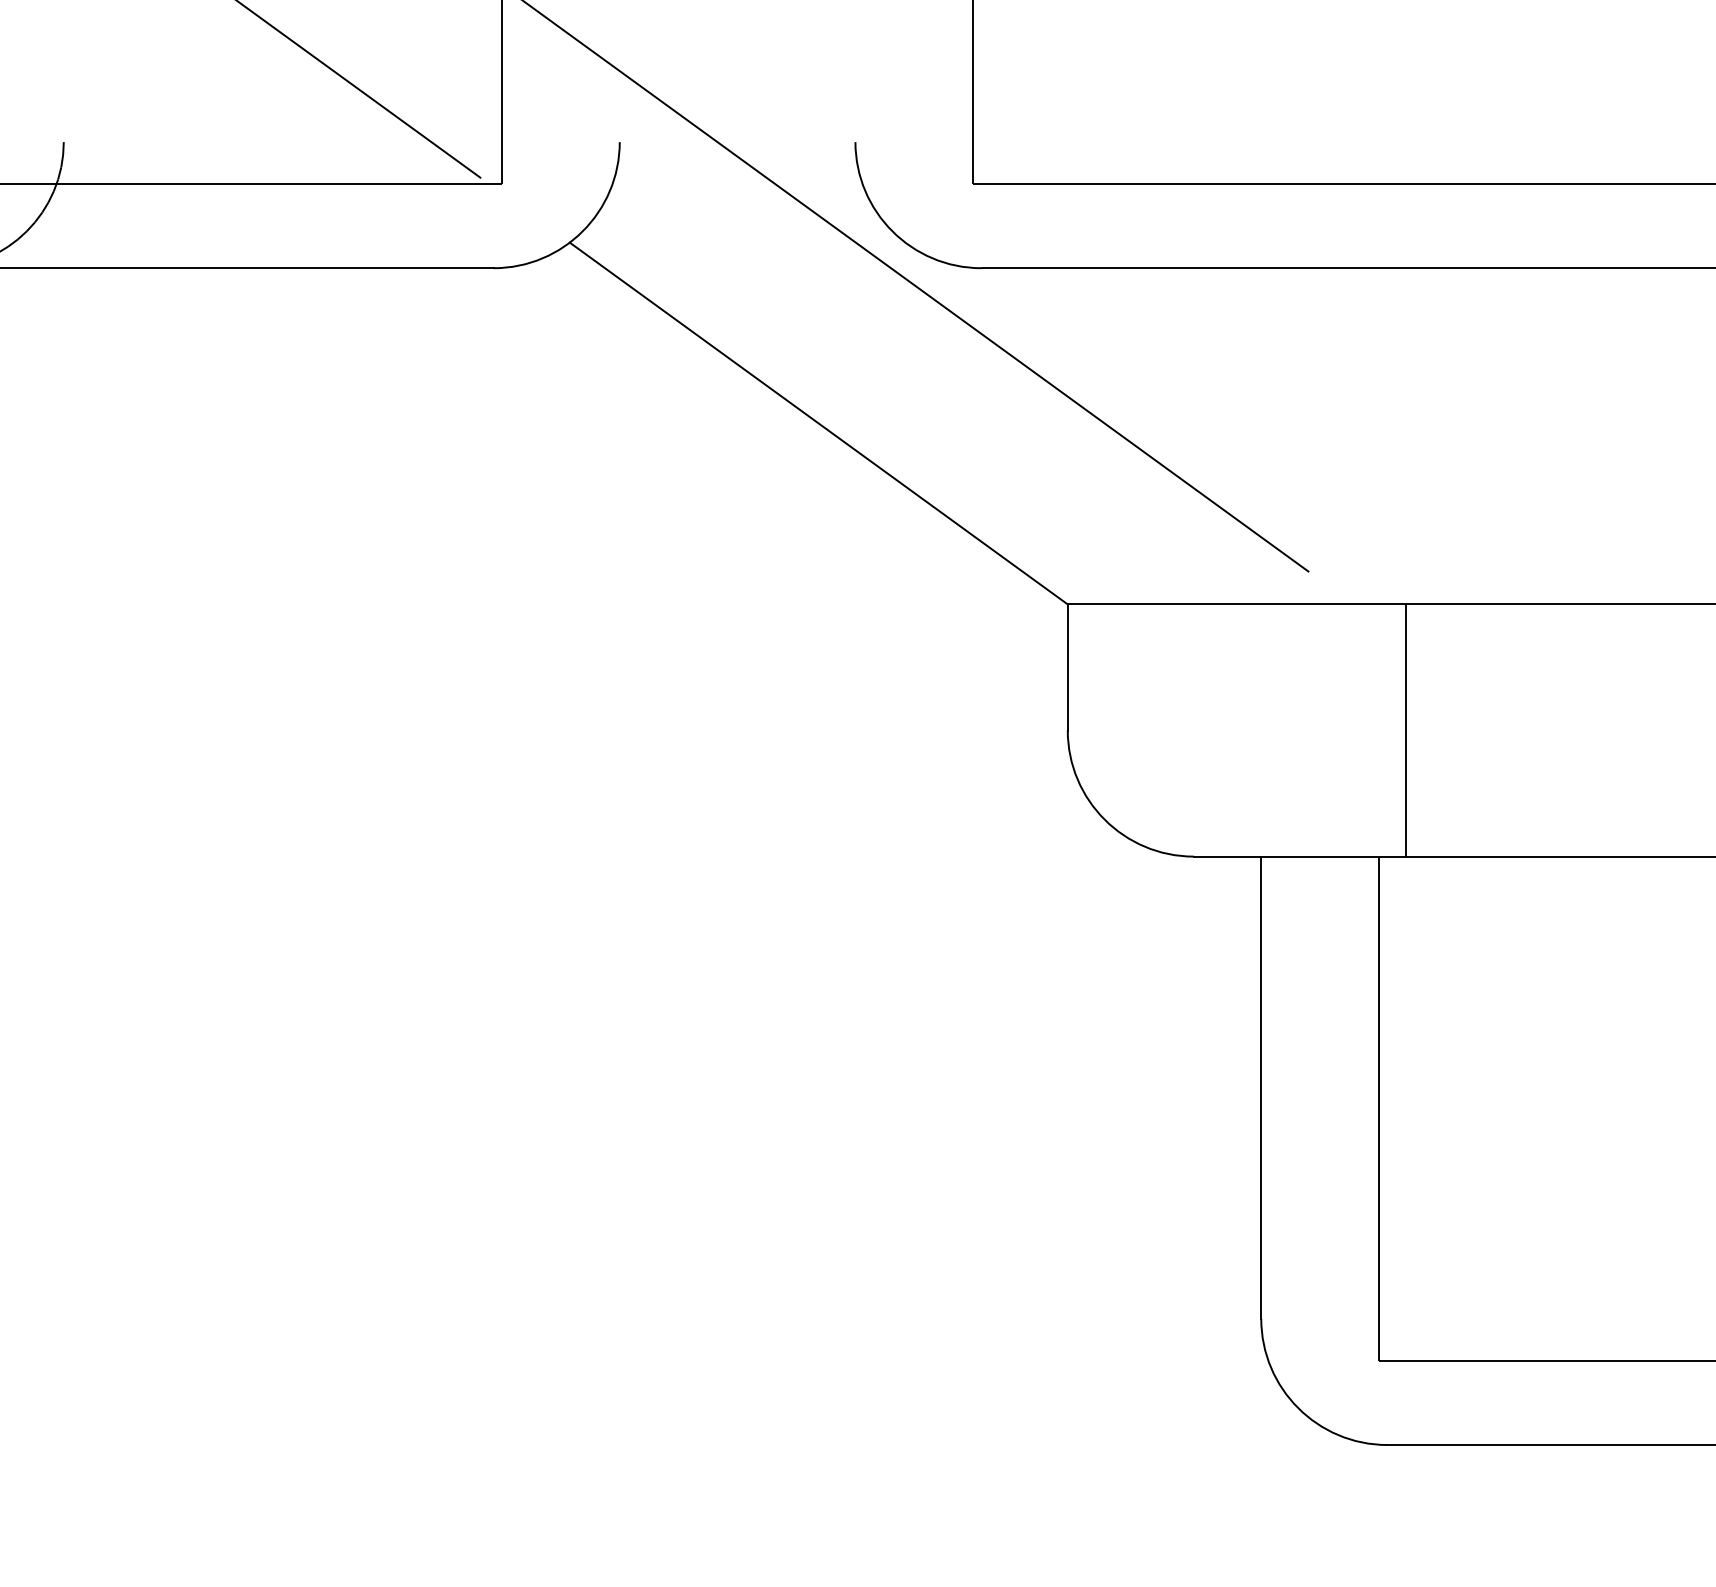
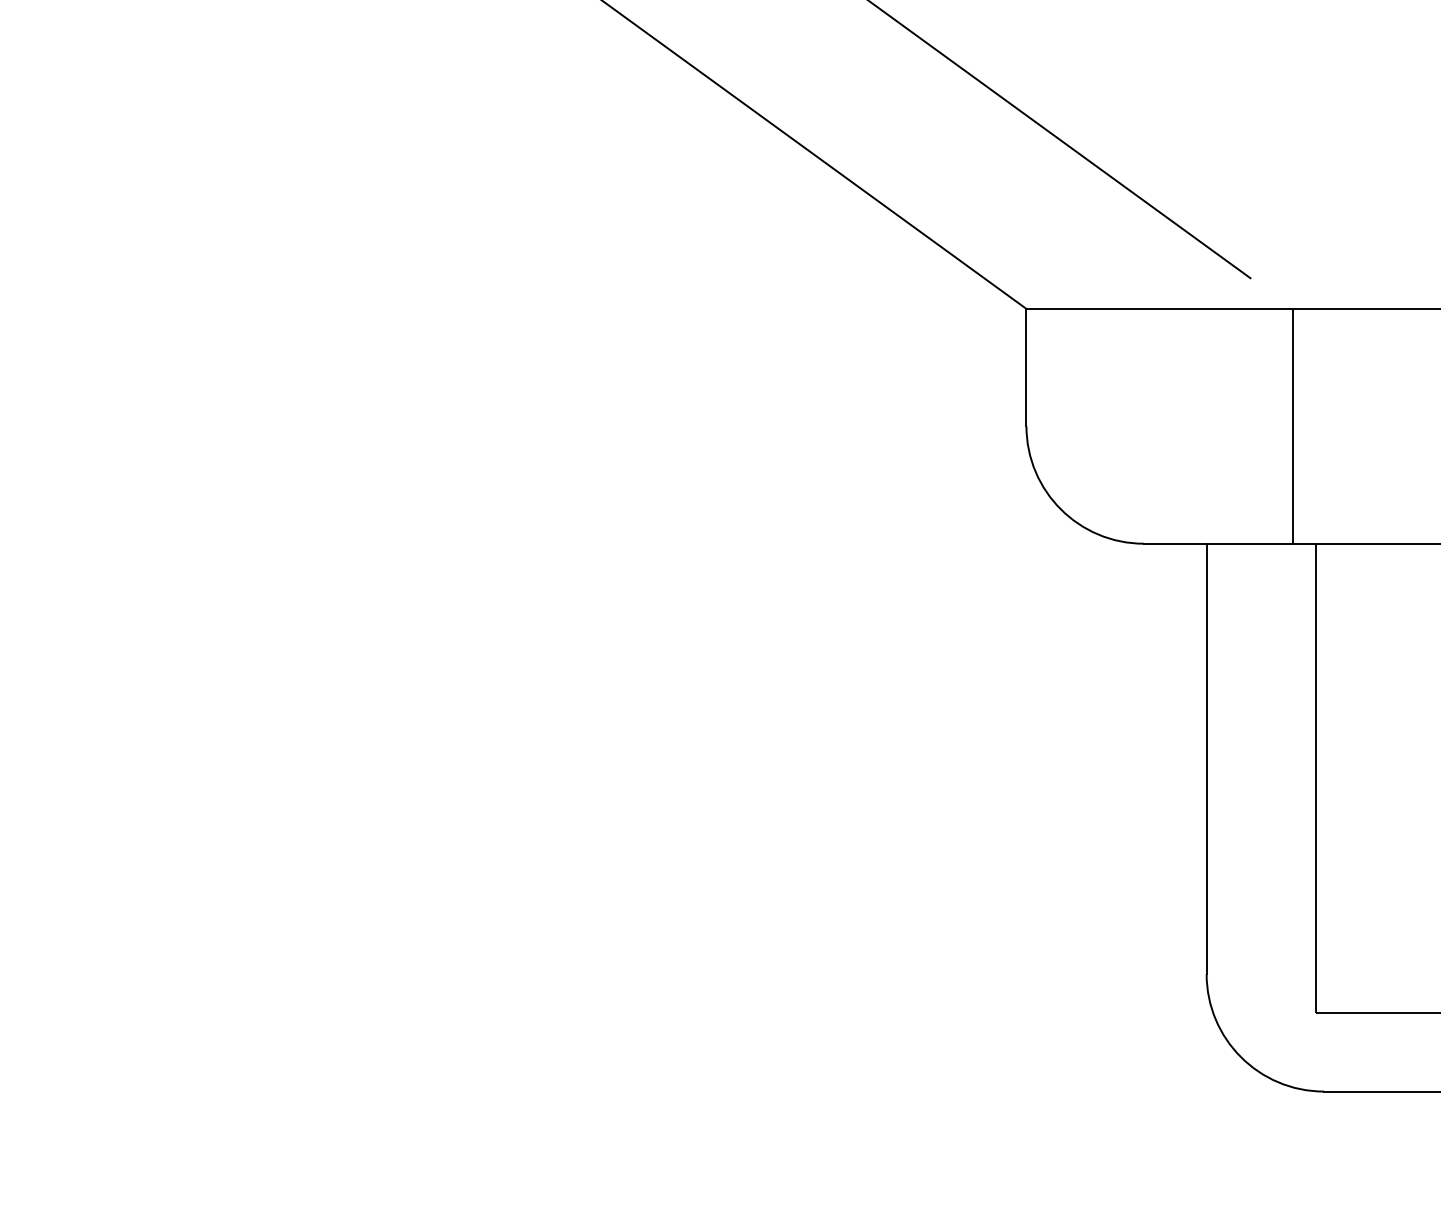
line: (1405, 730) -> (1292, 426), moved

